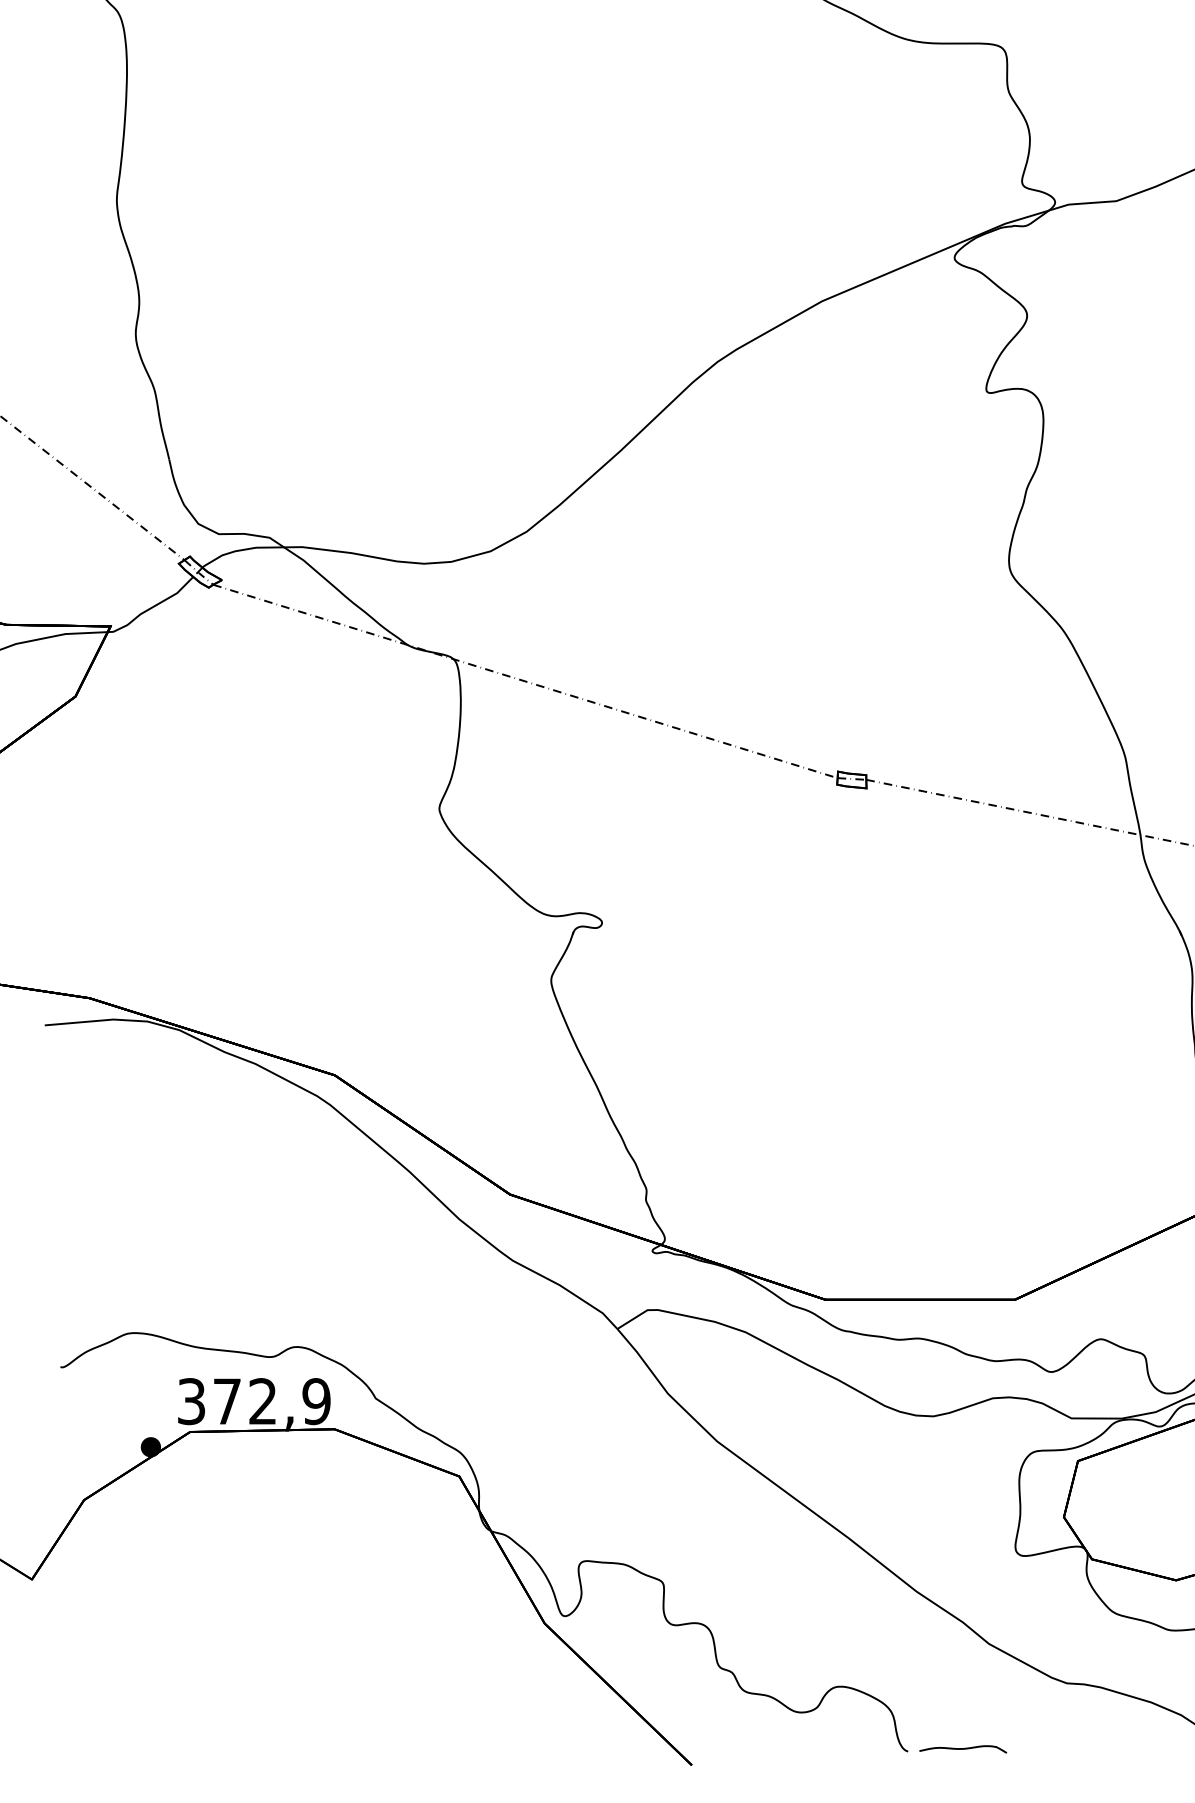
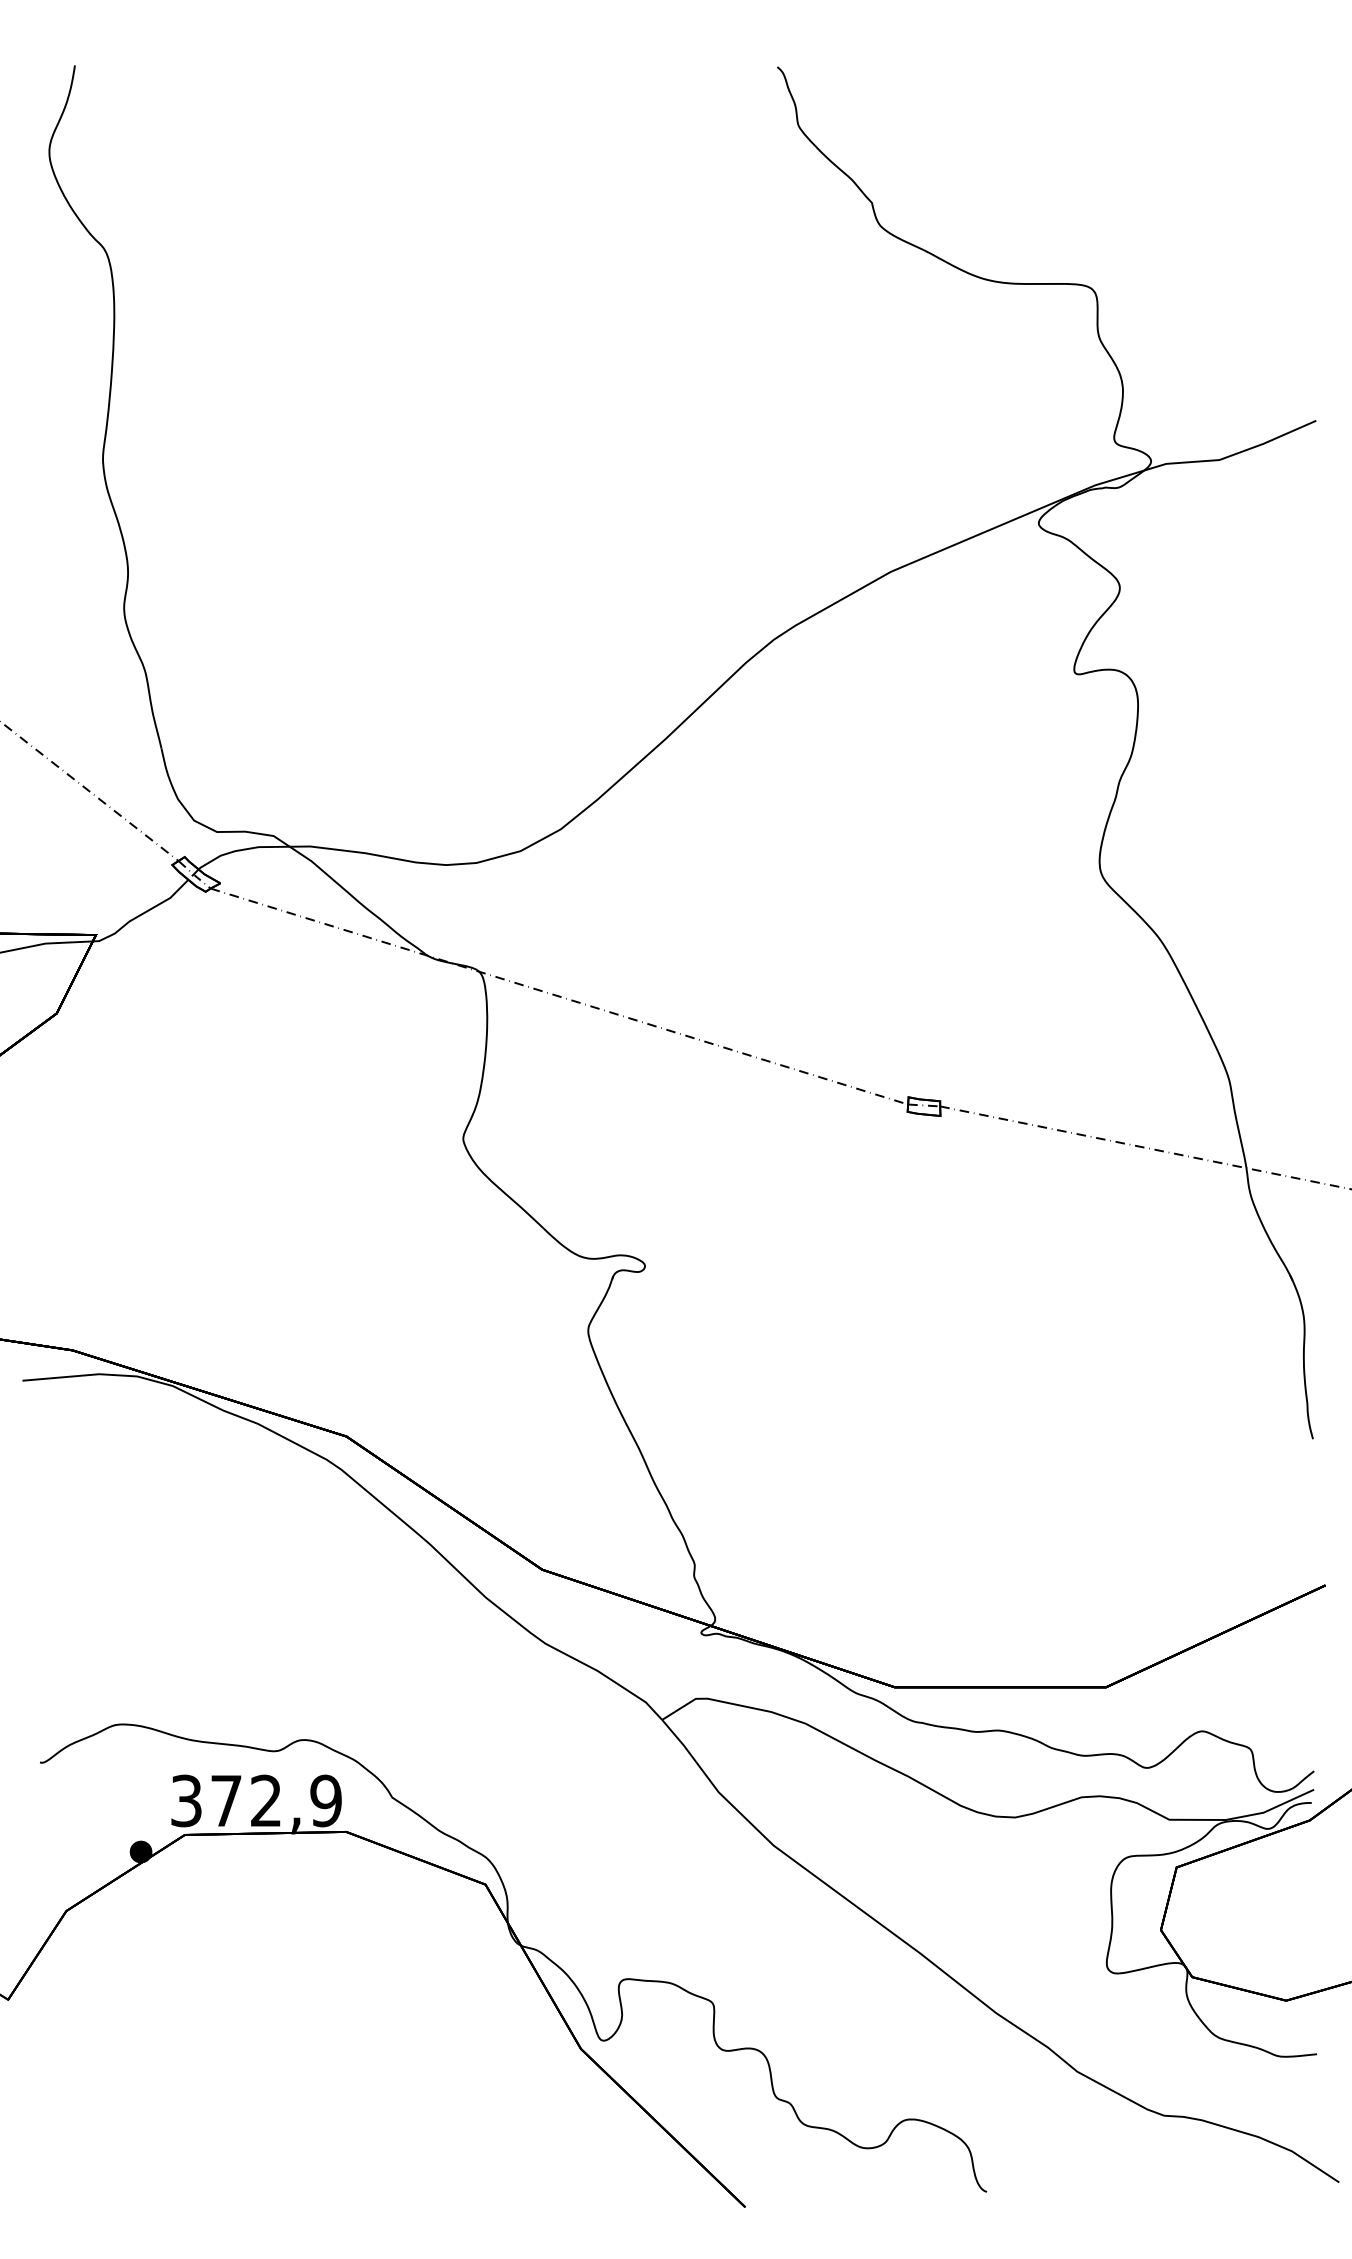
curve: (963, 1749) -> (1048, 2189), removed

